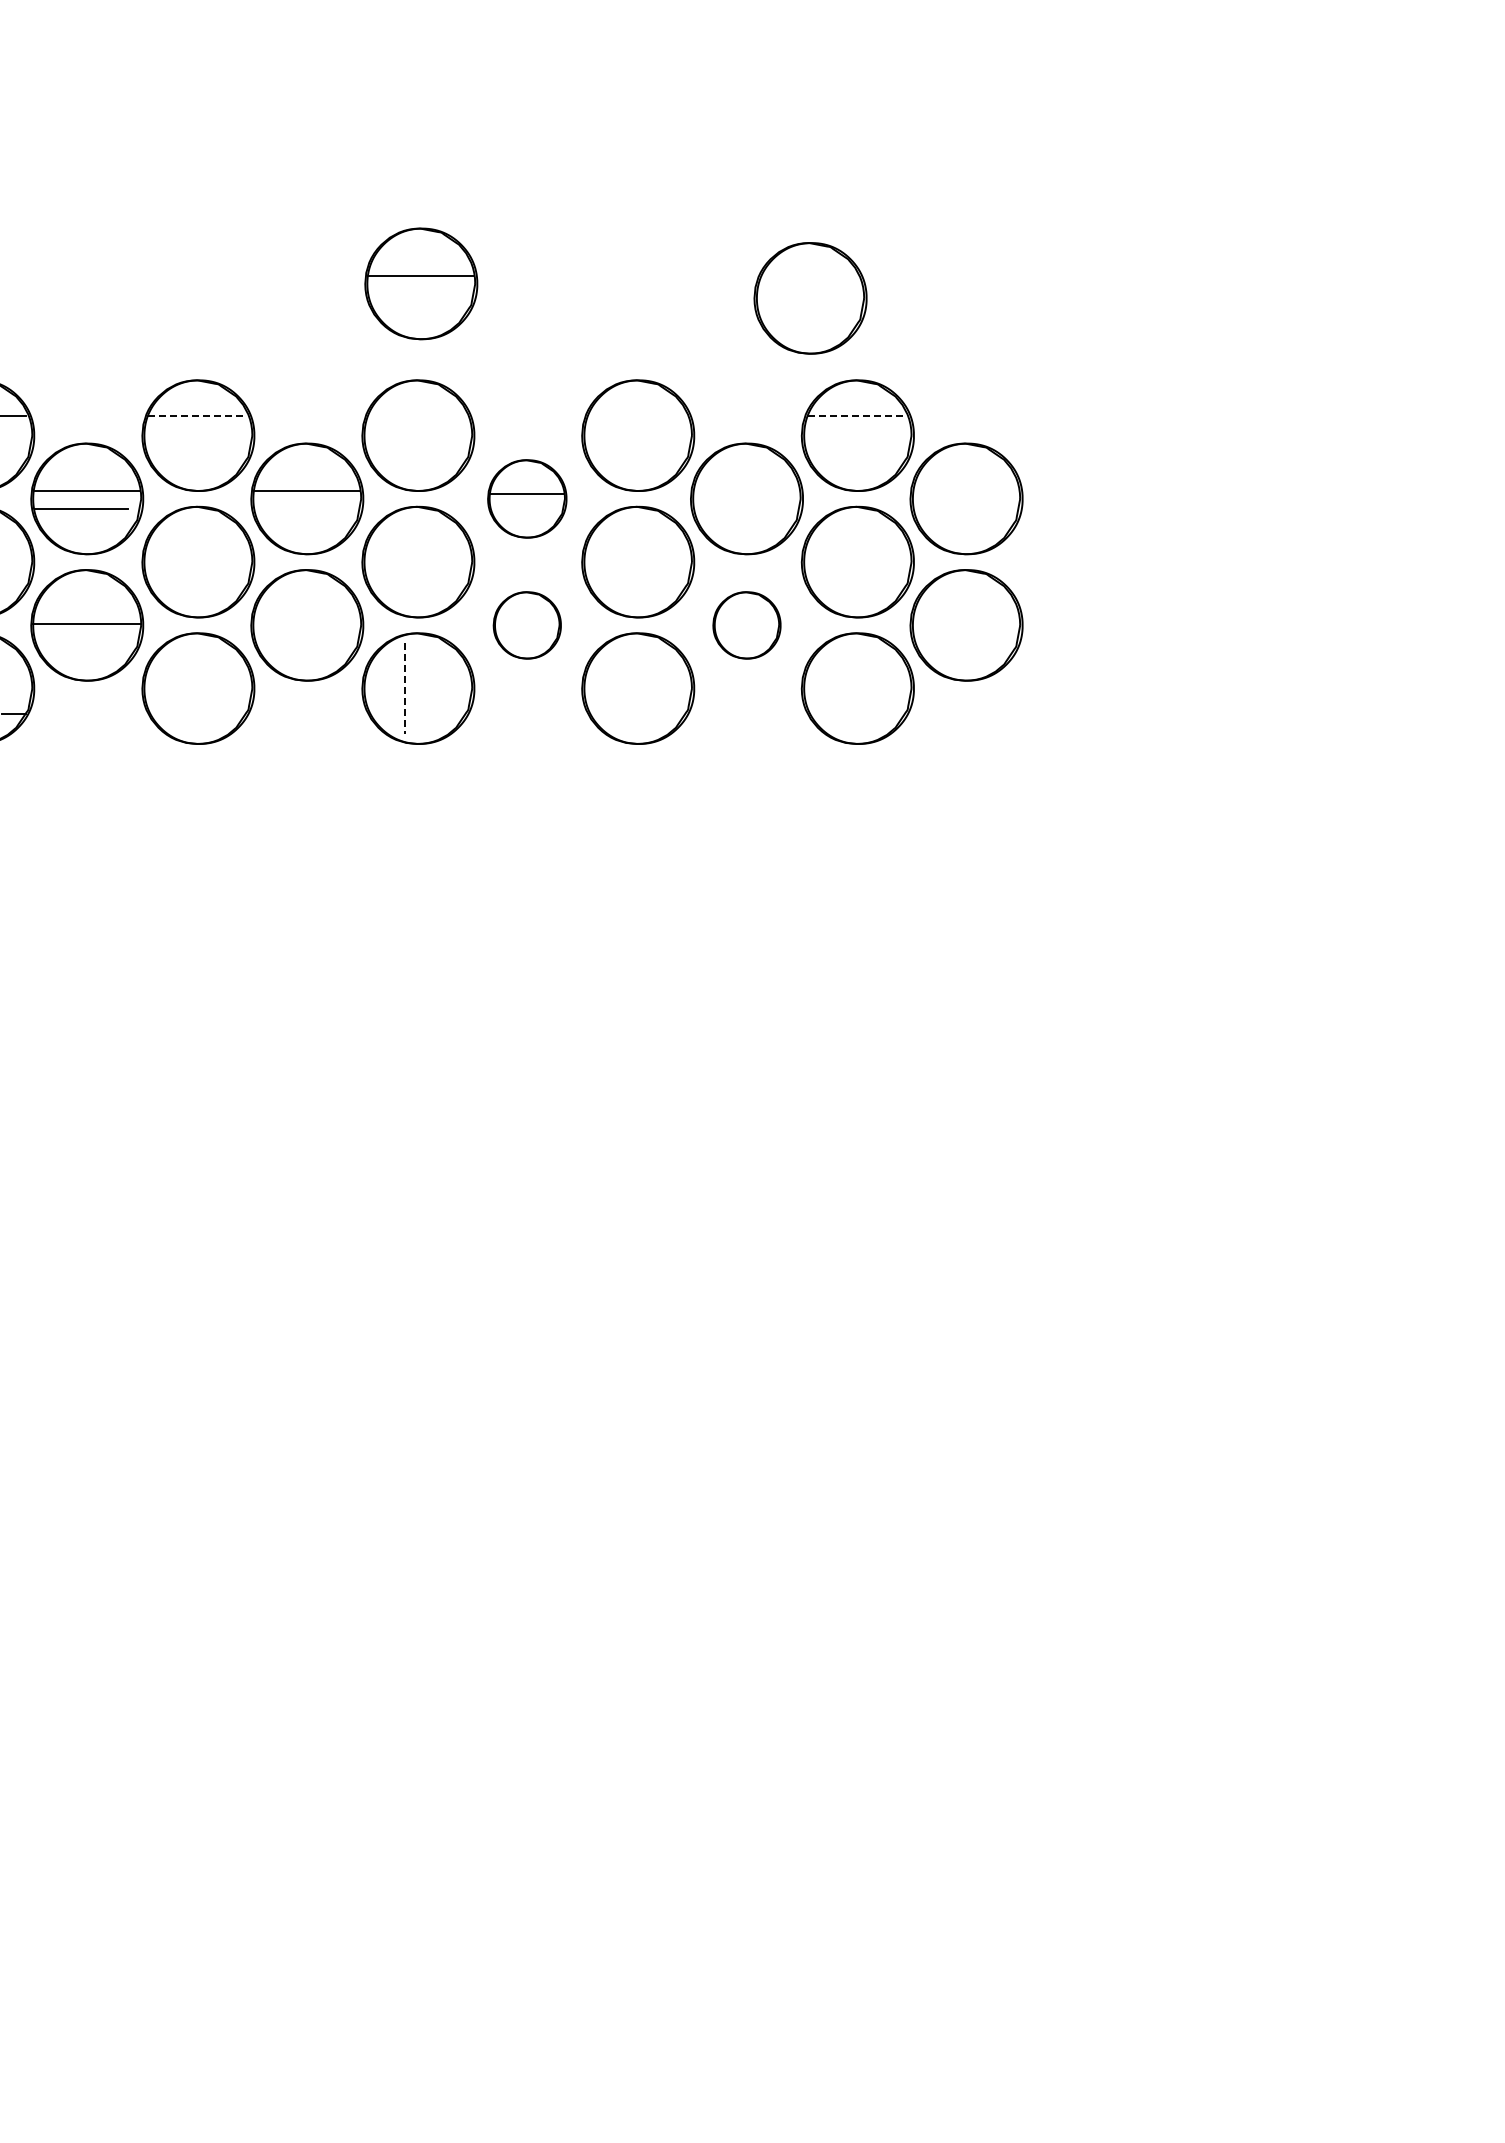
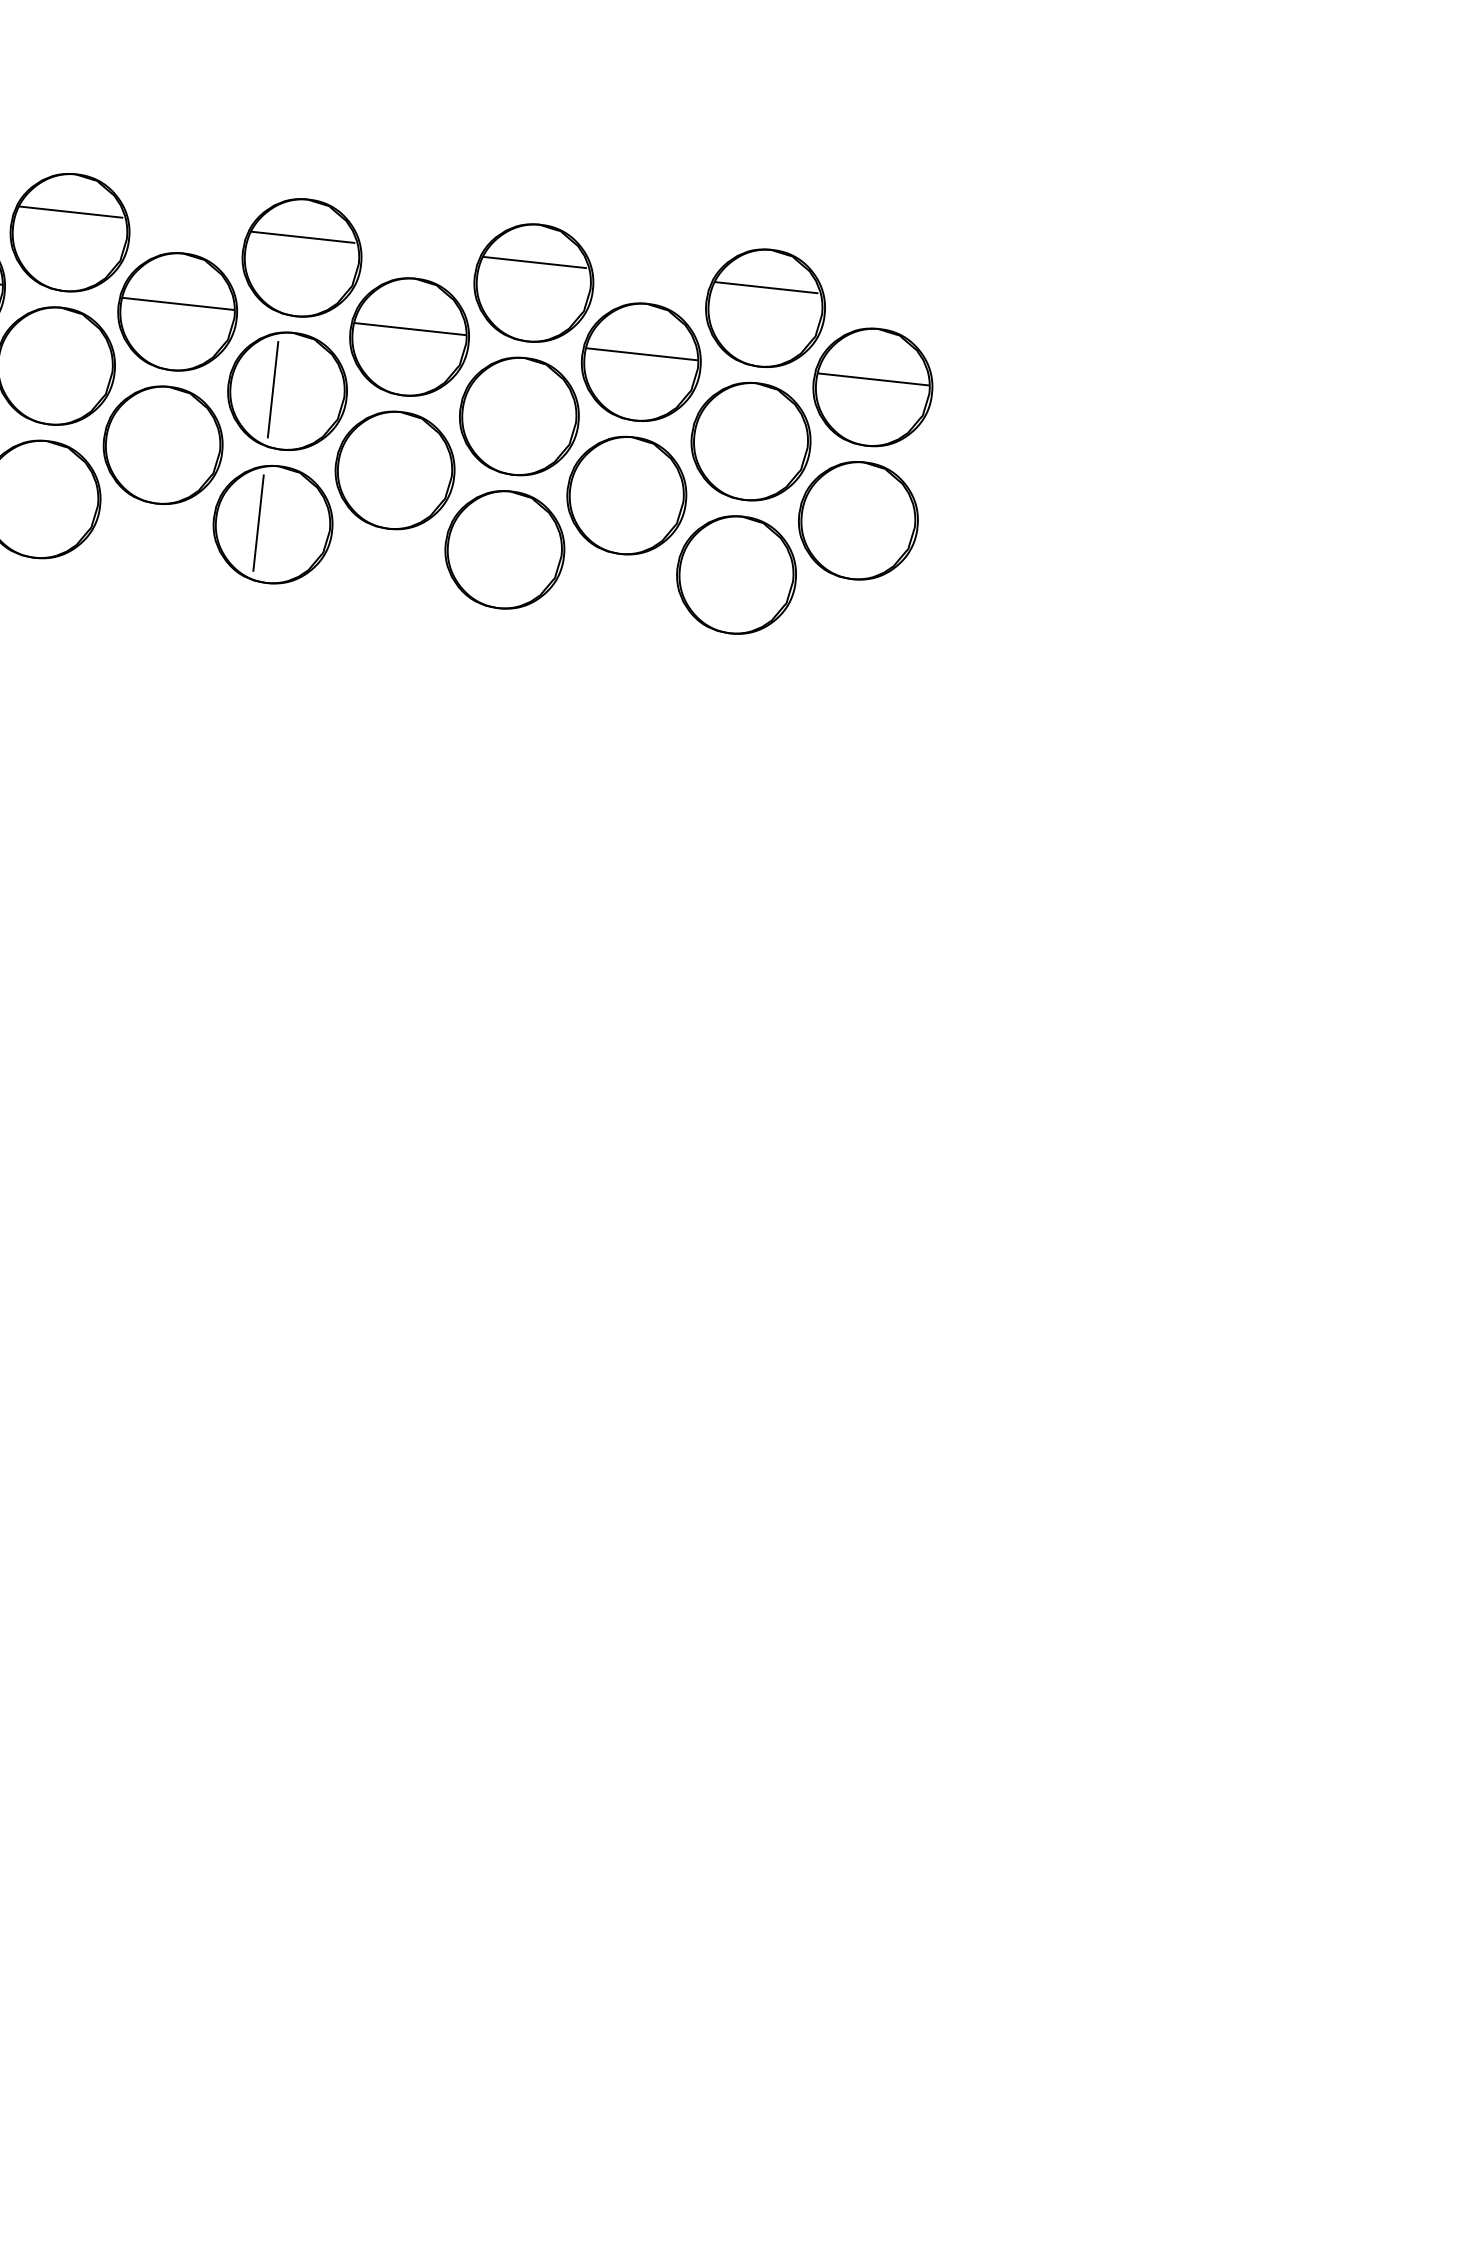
part: (421, 283) -> (322, 97), removed
part: (810, 298) -> (731, 158), removed
line: (196, 416) -> (70, 212), dashed -> solid
line: (416, 416) -> (302, 237), added
line: (636, 416) -> (534, 262), added
line: (856, 416) -> (766, 287), dashed -> solid
line: (746, 491) -> (641, 354), added
line: (966, 491) -> (873, 379), added
part: (527, 498) -> (409, 336), size x1.43
line: (404, 561) -> (272, 389), added
part: (527, 625) -> (395, 470), size x1.67
part: (746, 625) -> (626, 495), size x1.67
line: (404, 689) -> (258, 523), dashed -> solid

